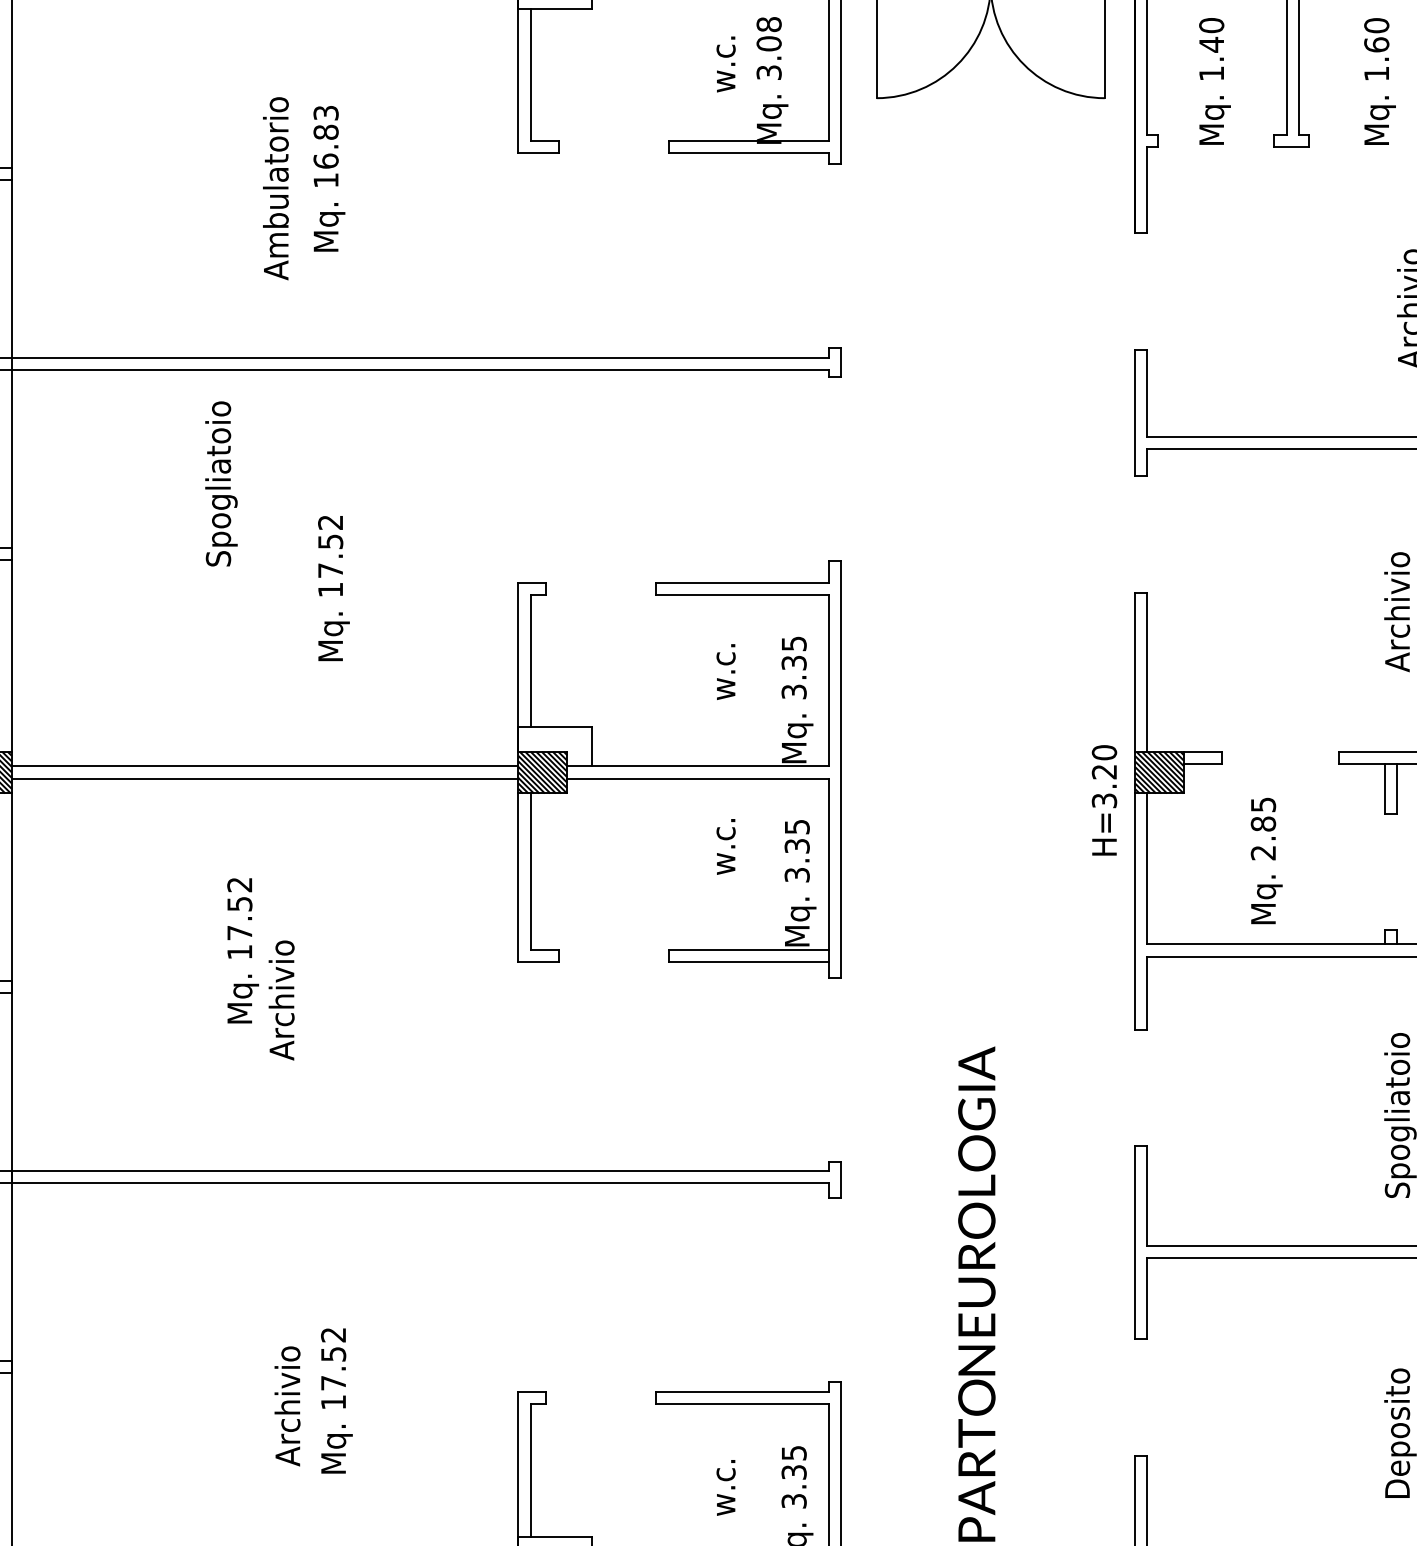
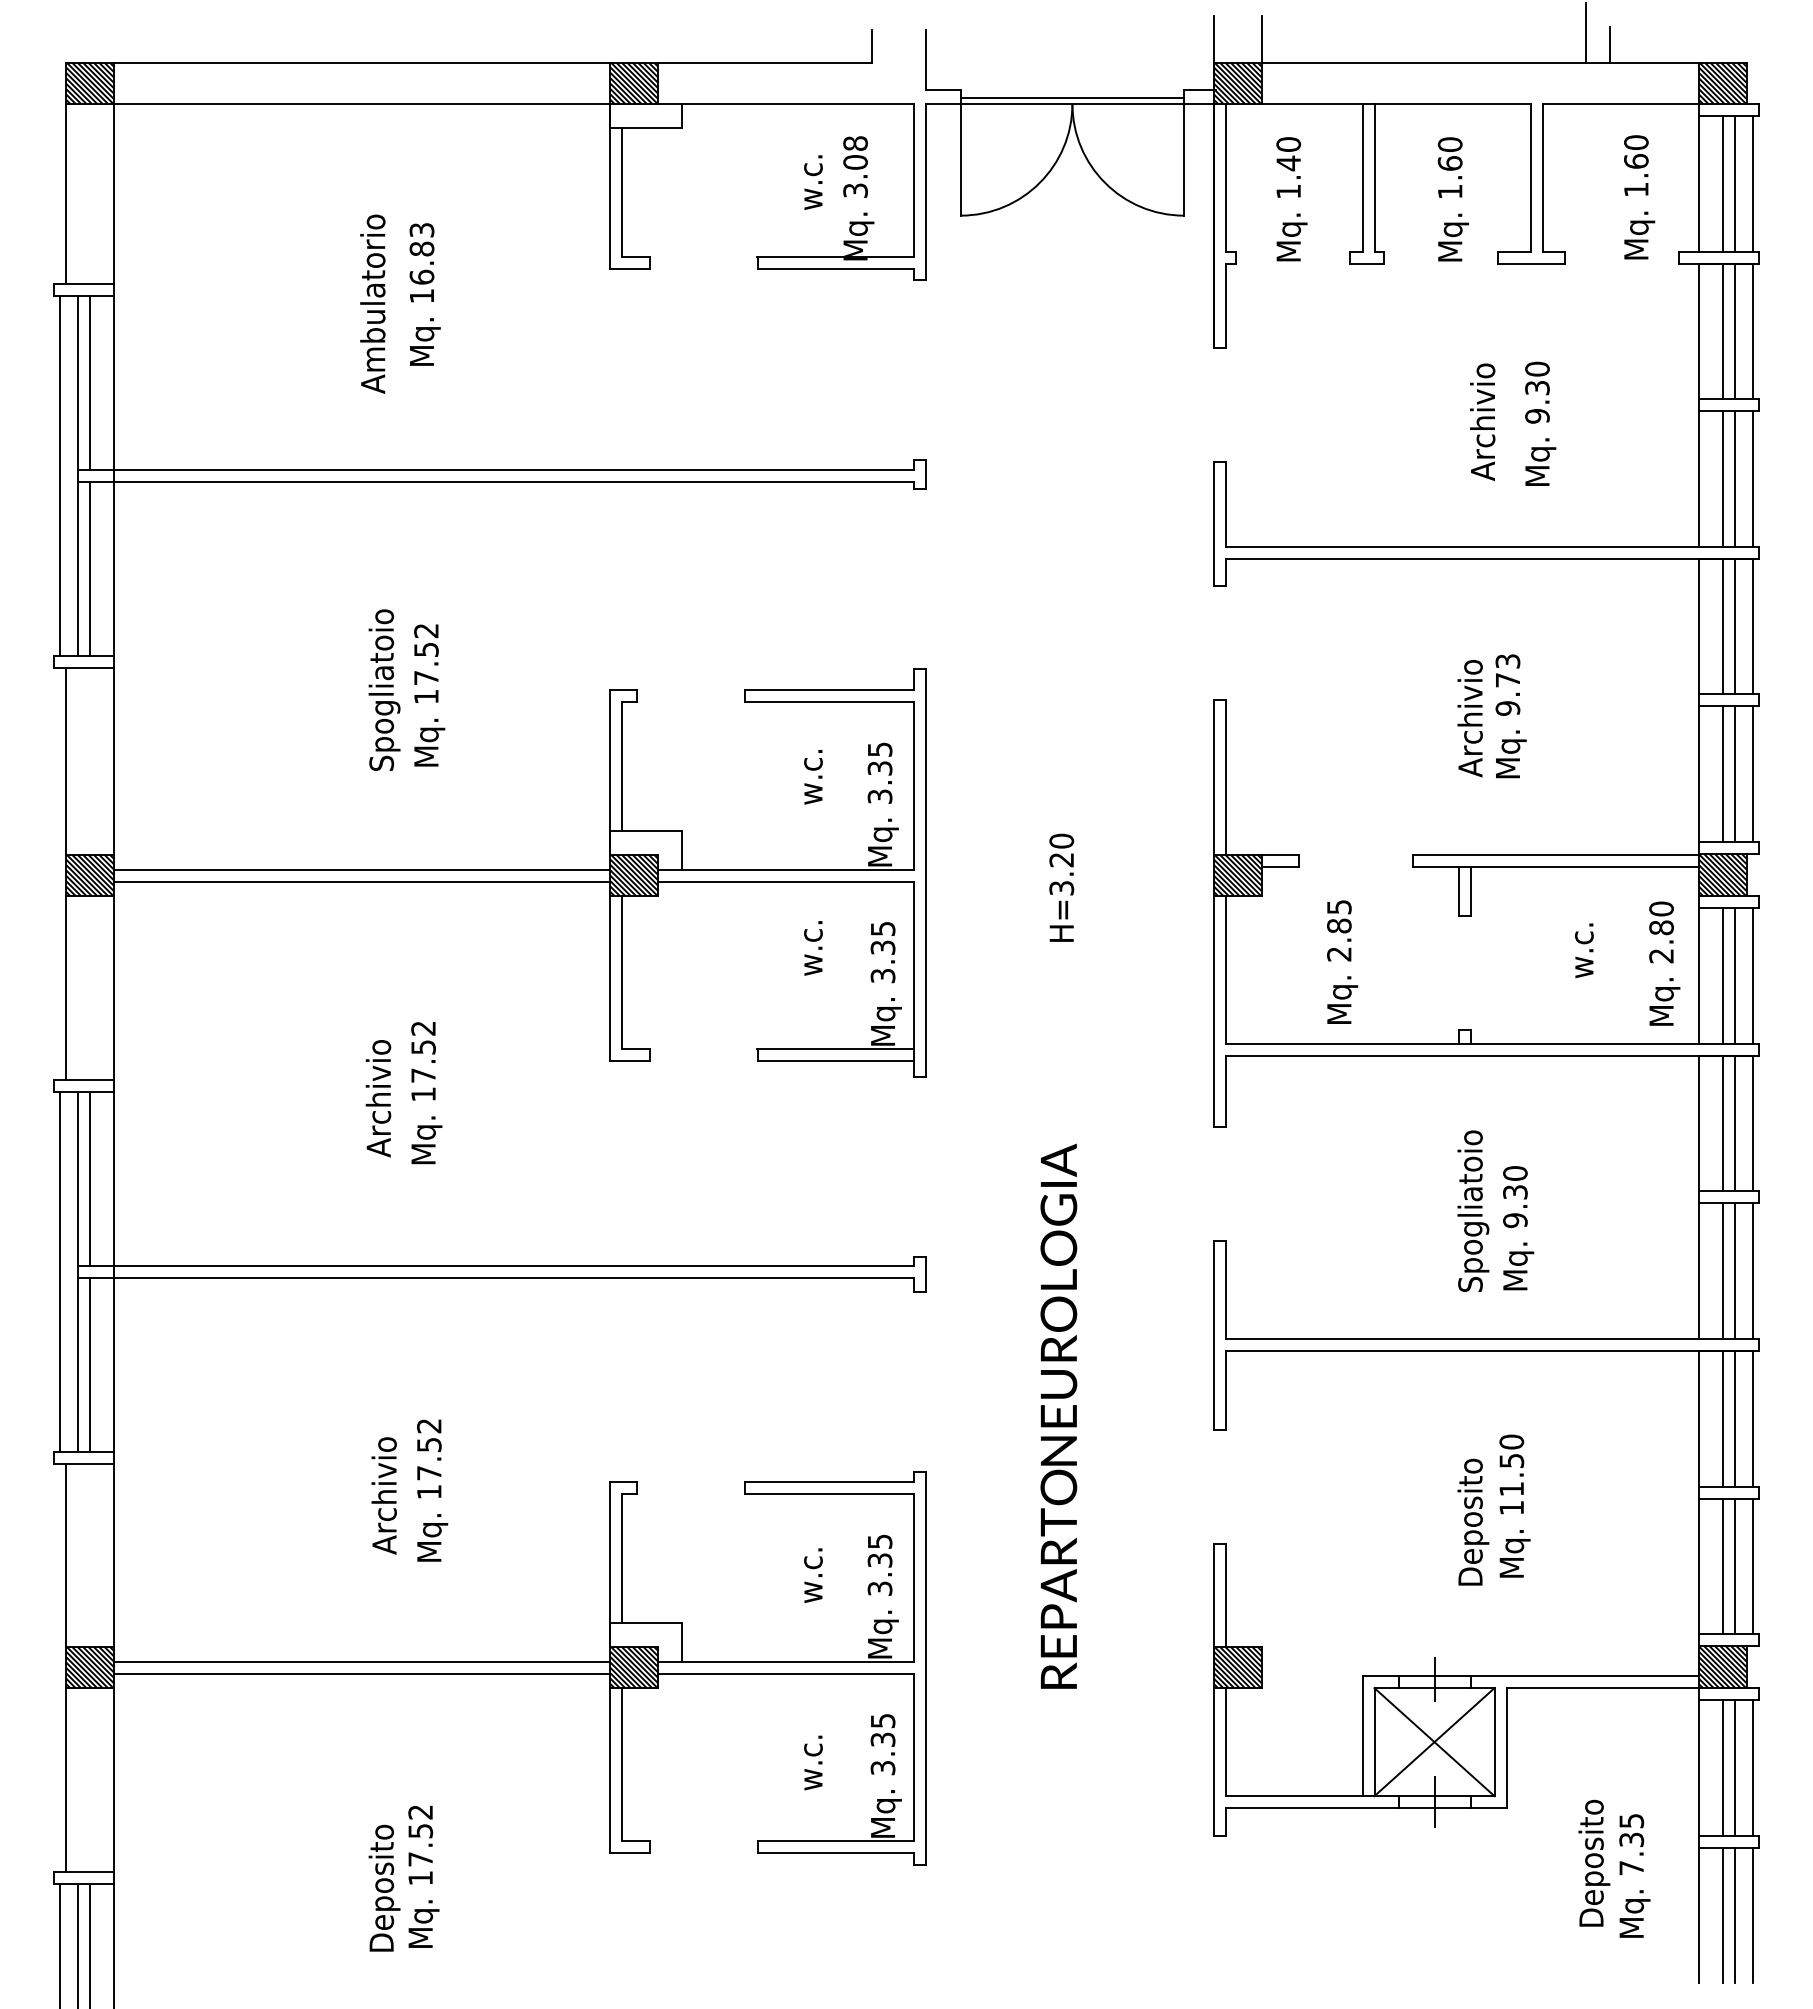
text: (221, 483) -> (384, 689), moved
text: (1104, 800) -> (1061, 887), moved
text: (242, 951) -> (426, 1093), moved

